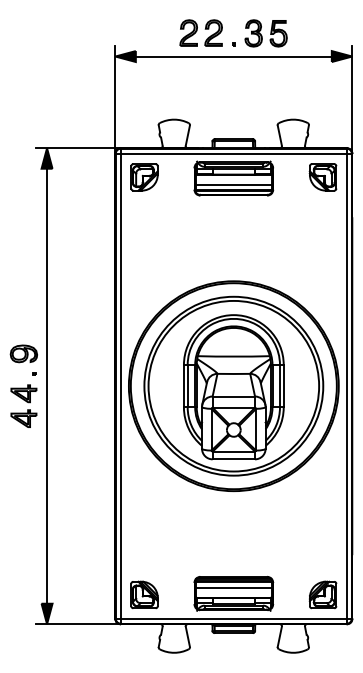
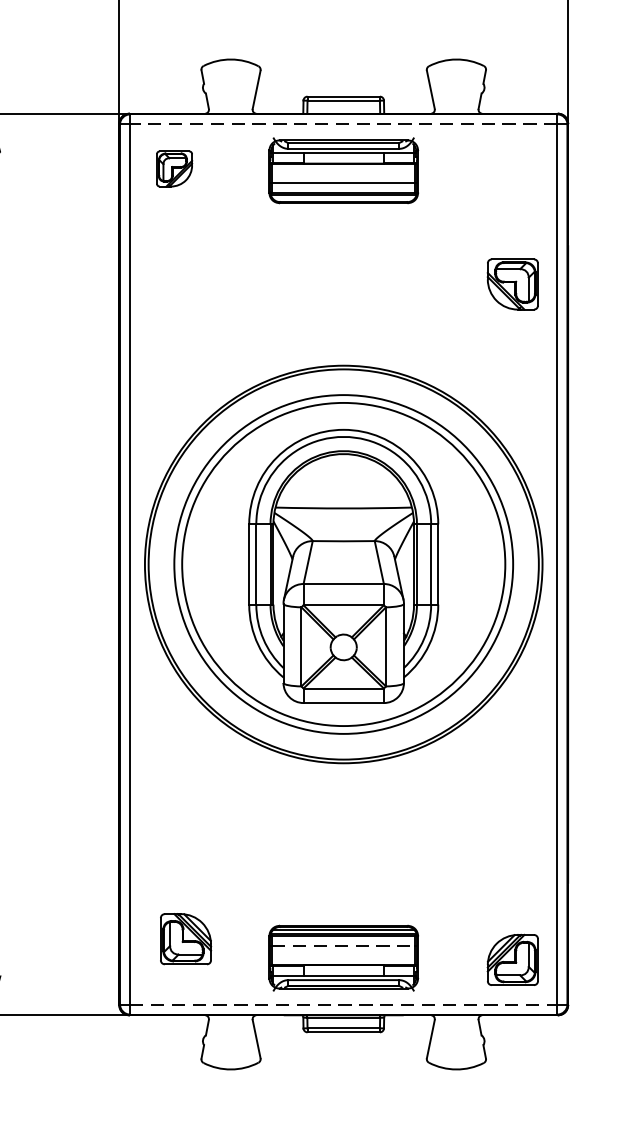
line: (233, 153) -> (343, 123), solid -> dashed
part: (144, 177) -> (174, 169), size x0.7
part: (322, 177) -> (511, 284), moved
line: (233, 587) -> (343, 945), solid -> dashed
part: (144, 594) -> (185, 938), moved
line: (233, 618) -> (343, 1004), solid -> dashed

